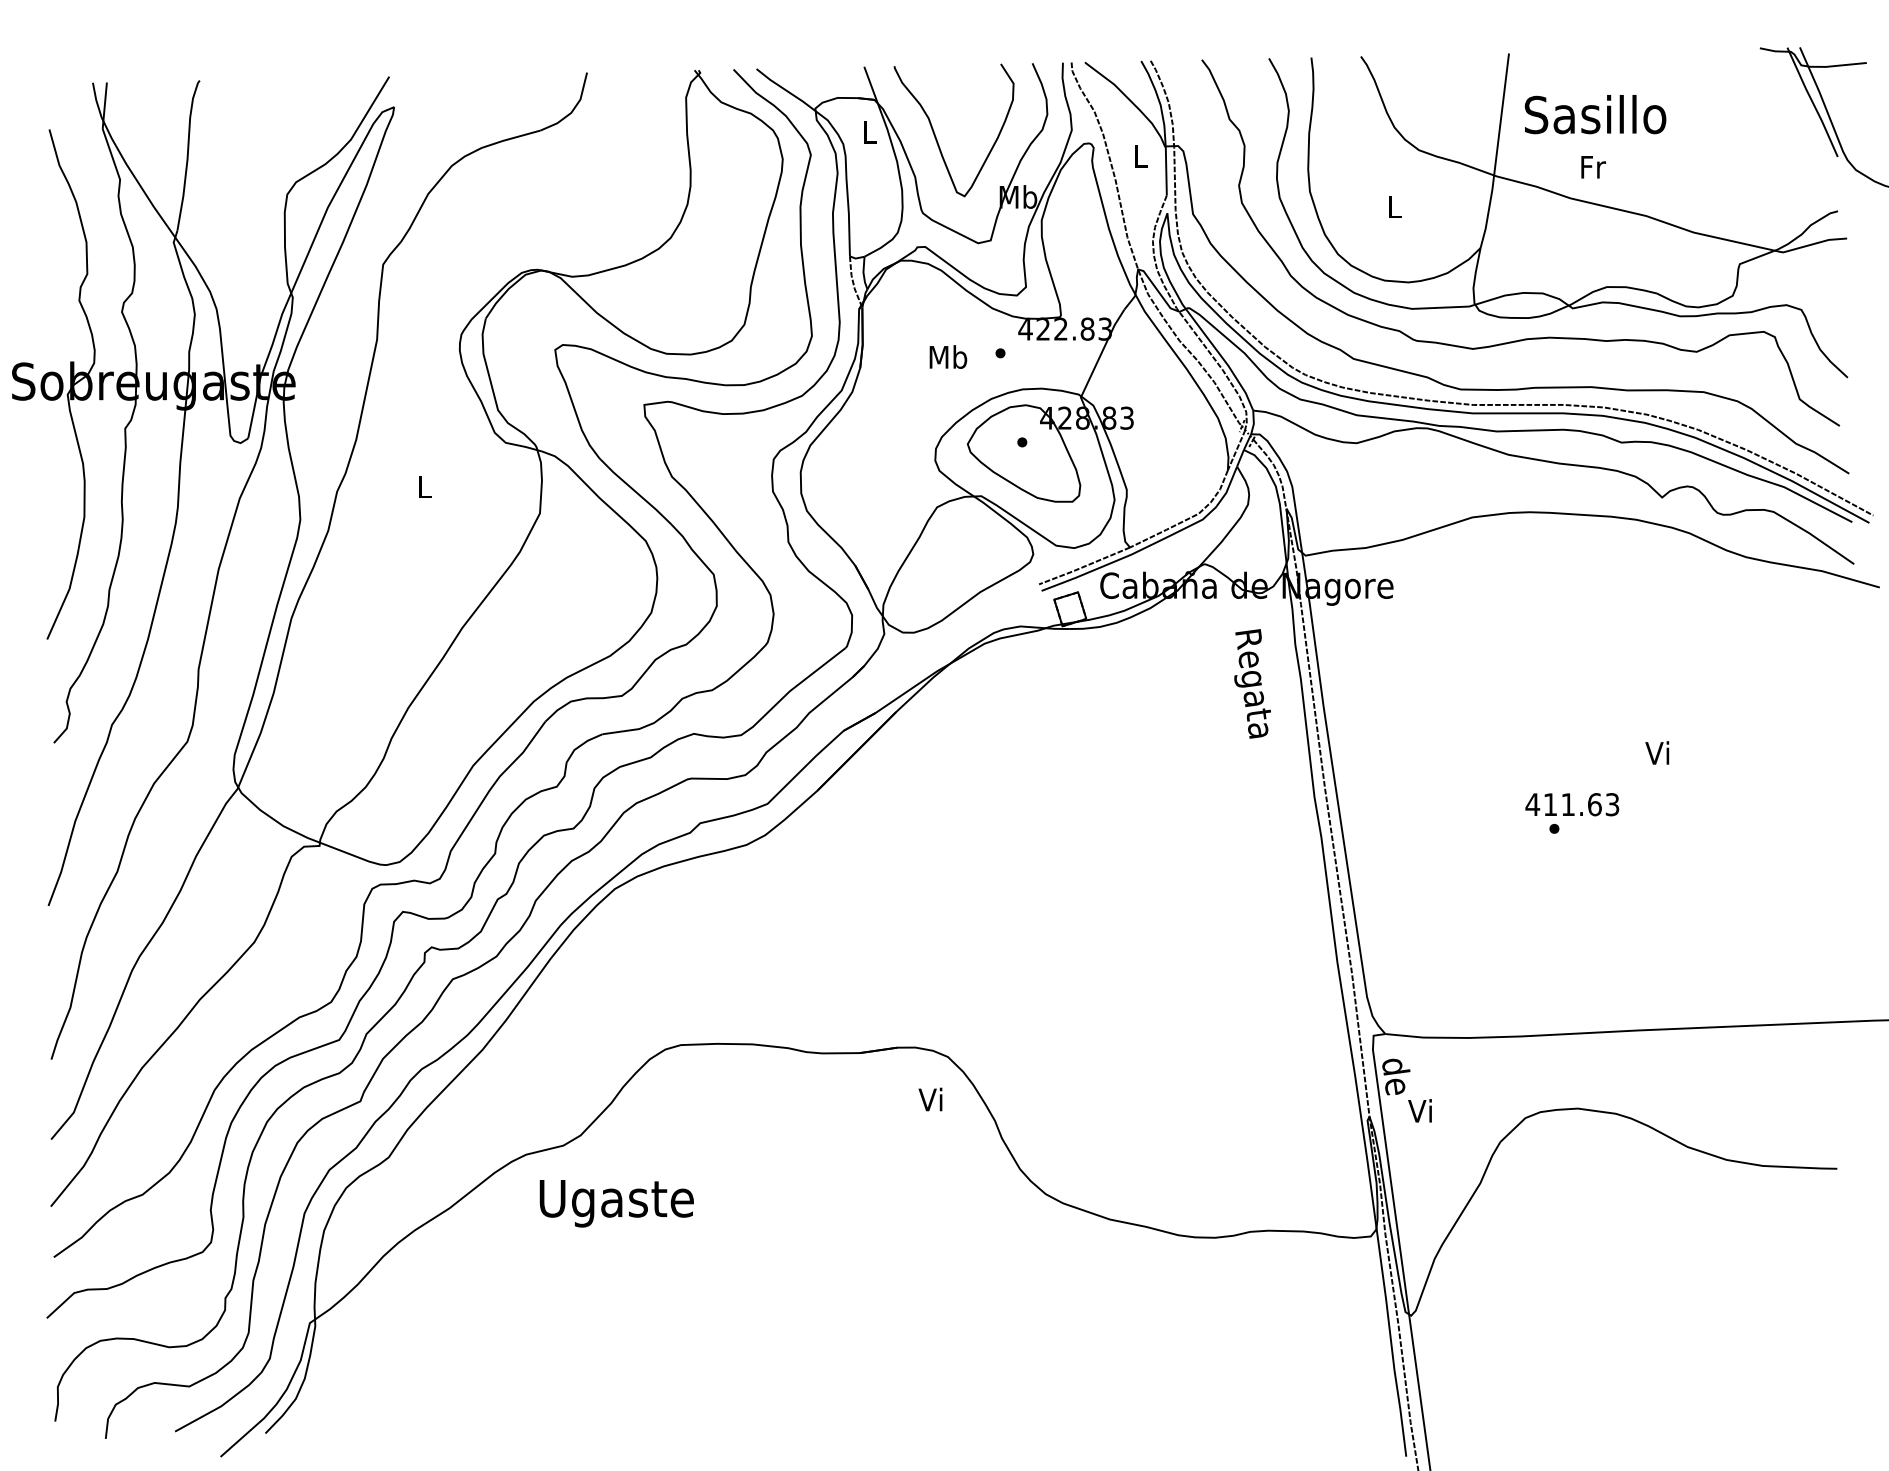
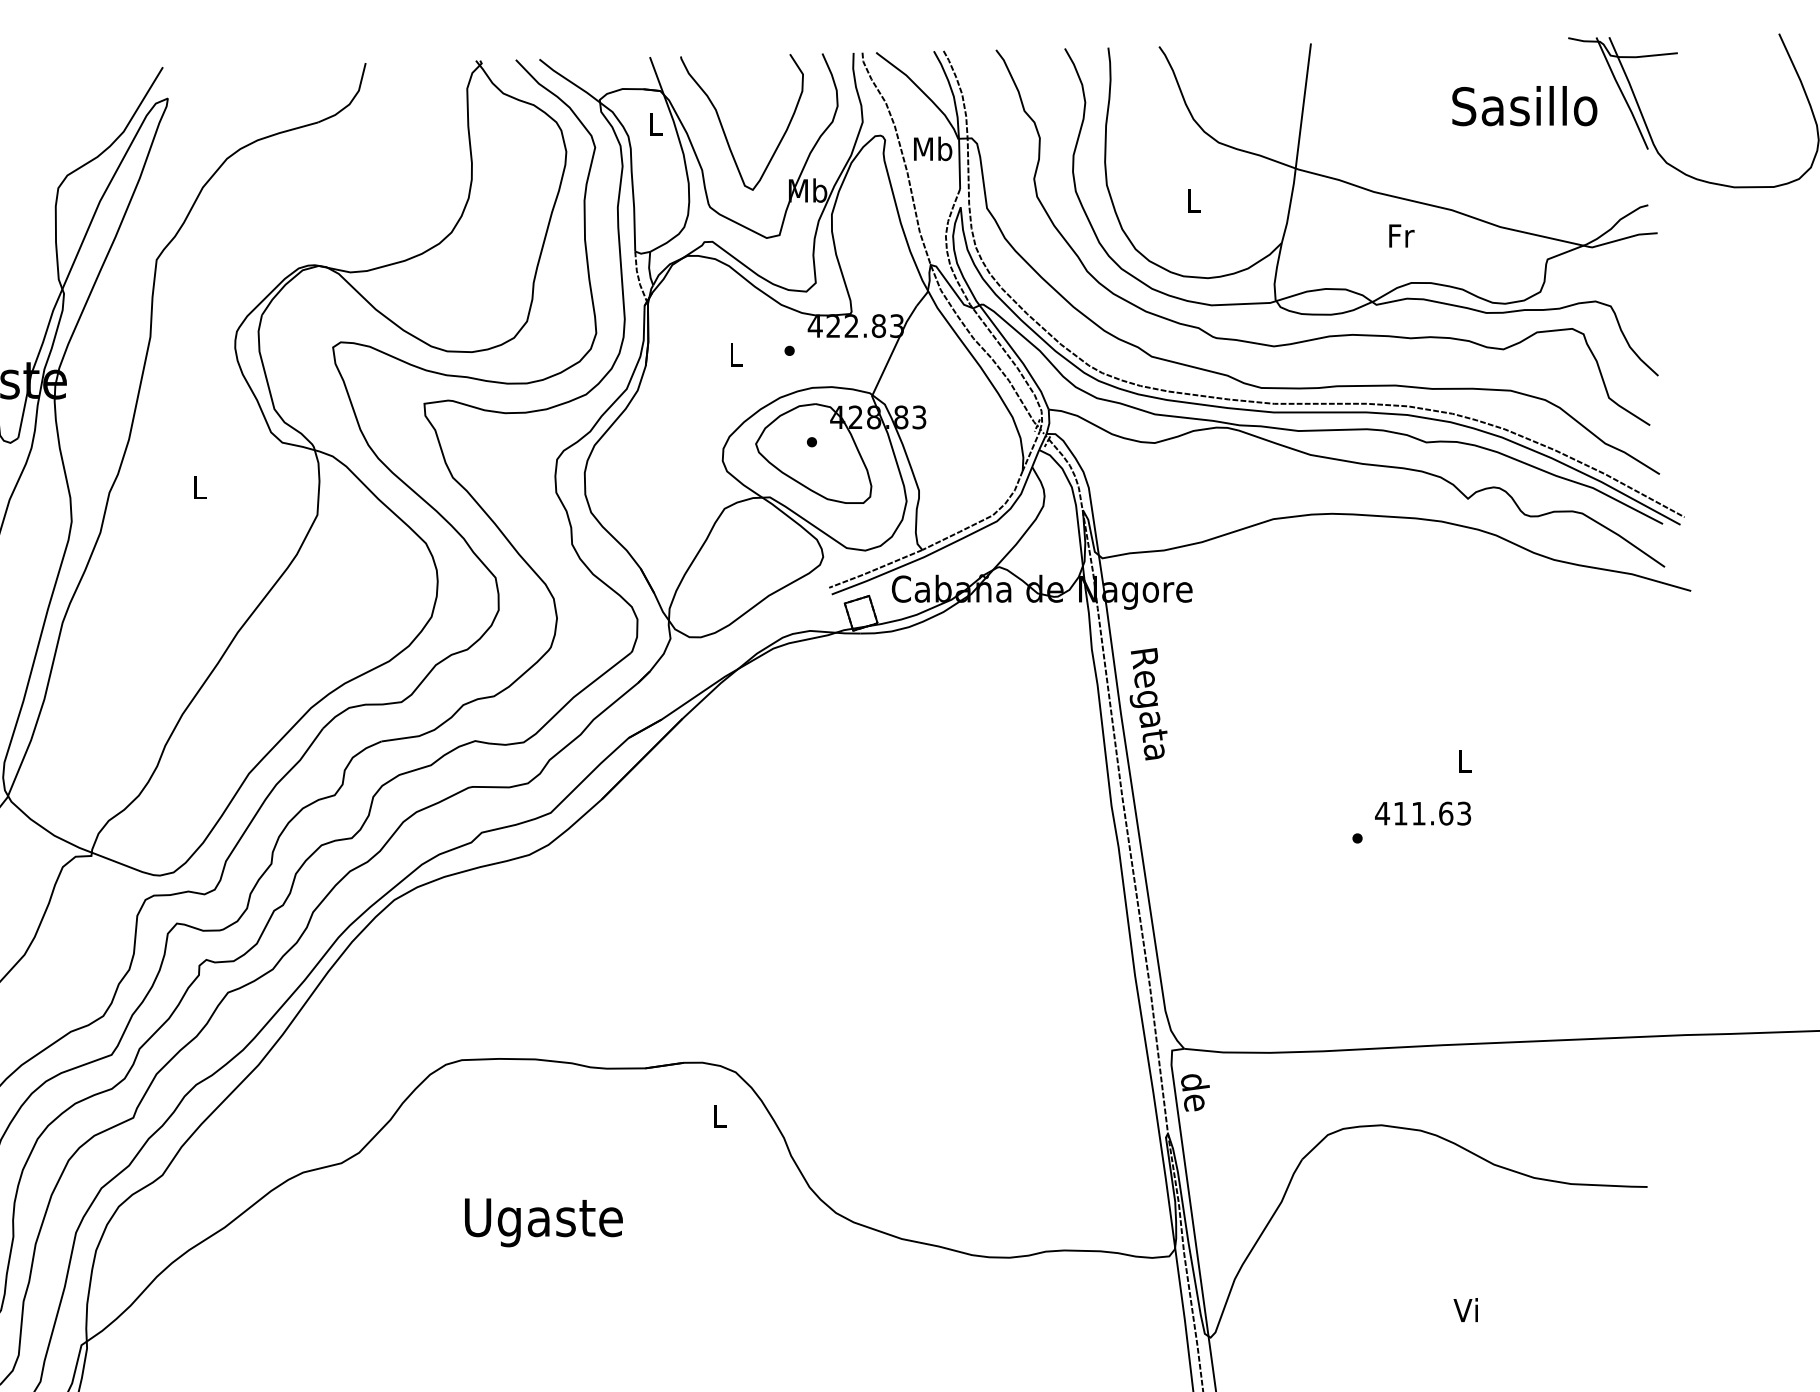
text: (1595, 114) -> (1524, 106), moved
text: (1140, 156) -> (933, 149), L -> Mb
text: (1593, 167) -> (1401, 236), moved
text: (948, 356) -> (736, 354), Mb -> L
text: (1252, 683) -> (1148, 703), moved
text: (1657, 752) -> (1463, 760), Vi -> L
text: (1572, 804) -> (1423, 813), moved
text: (930, 1099) -> (717, 1115), Vi -> L
text: (1419, 1110) -> (1465, 1309), moved
text: (616, 1203) -> (543, 1222), moved

